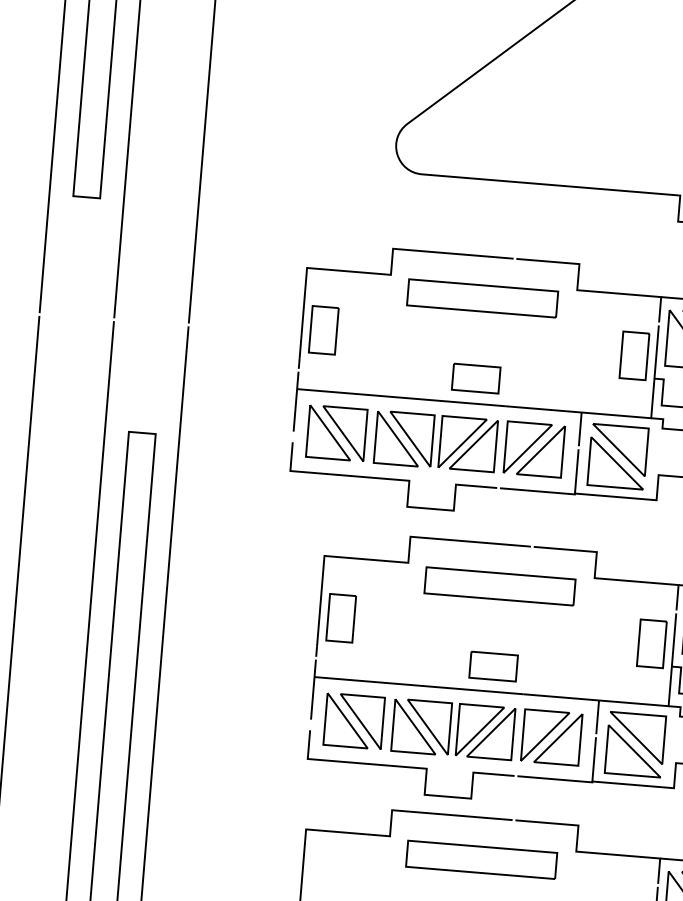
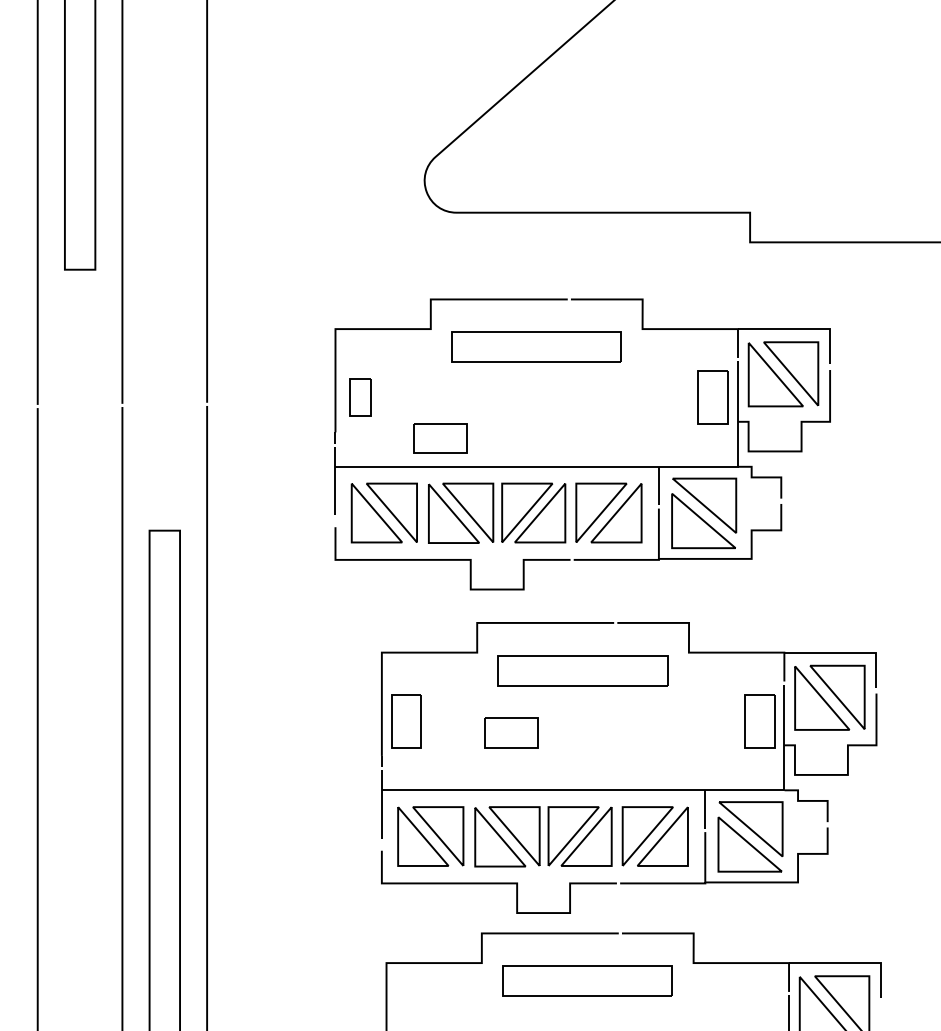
part: (323, 329) -> (359, 397), size x0.7
part: (476, 378) -> (440, 438), moved
part: (493, 666) -> (511, 732), moved

